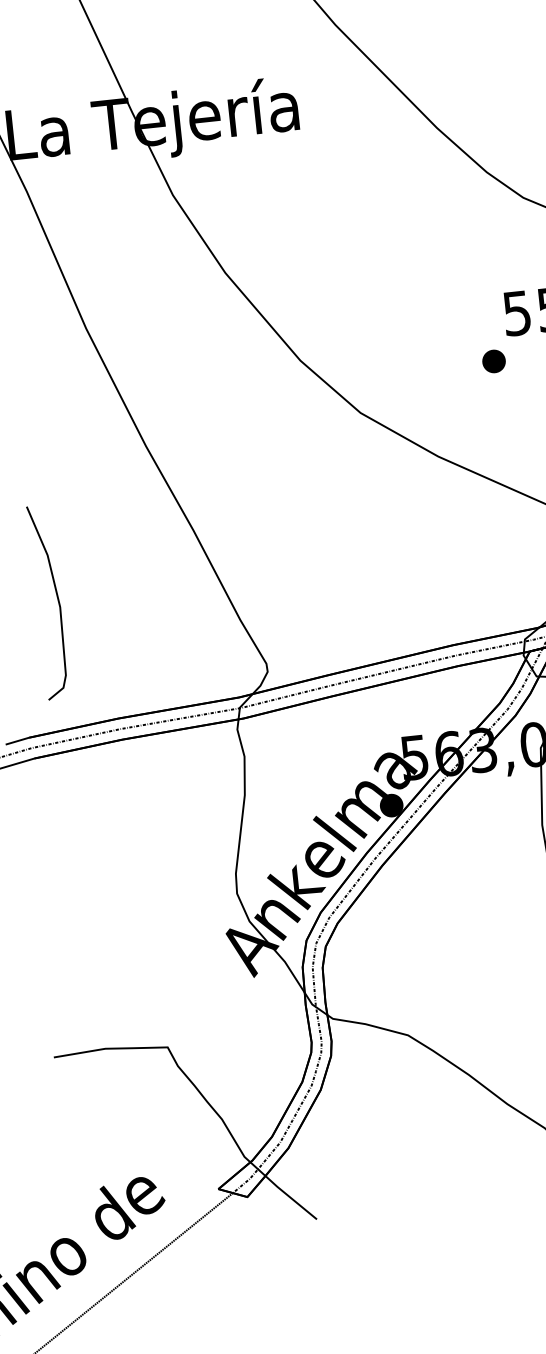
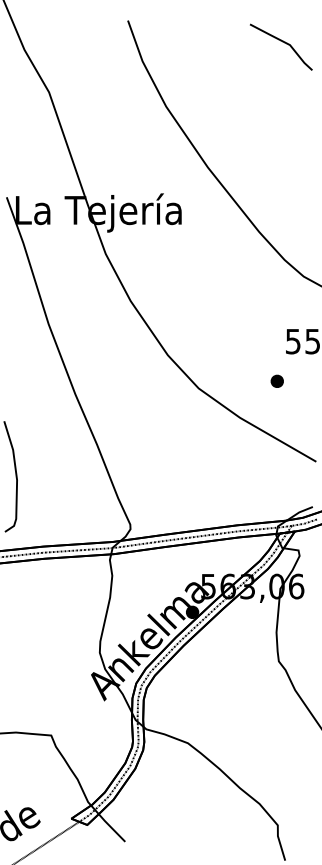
part: (492, 360) -> (276, 380), moved

